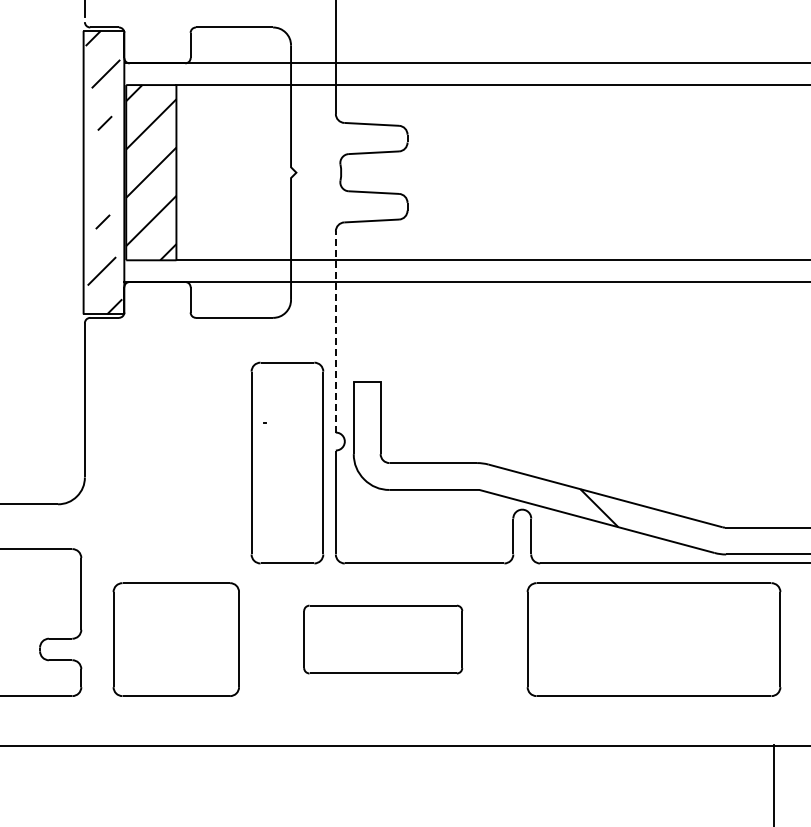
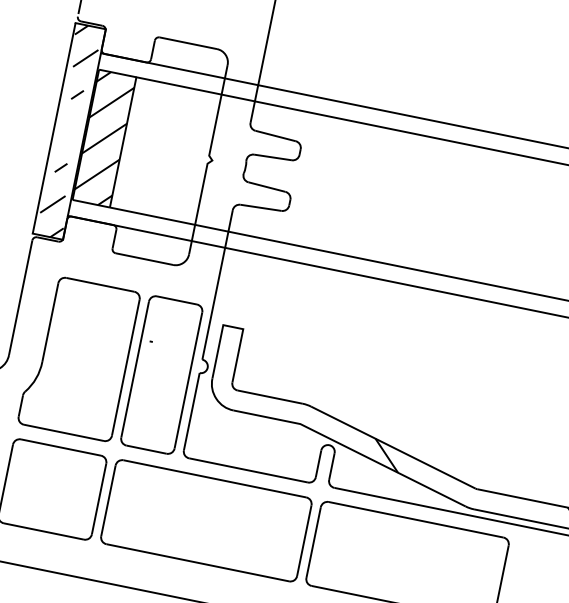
line: (335, 331) -> (217, 284), dashed -> solid
part: (175, 462) -> (78, 357), added
part: (382, 639) -> (205, 520), size x1.67

